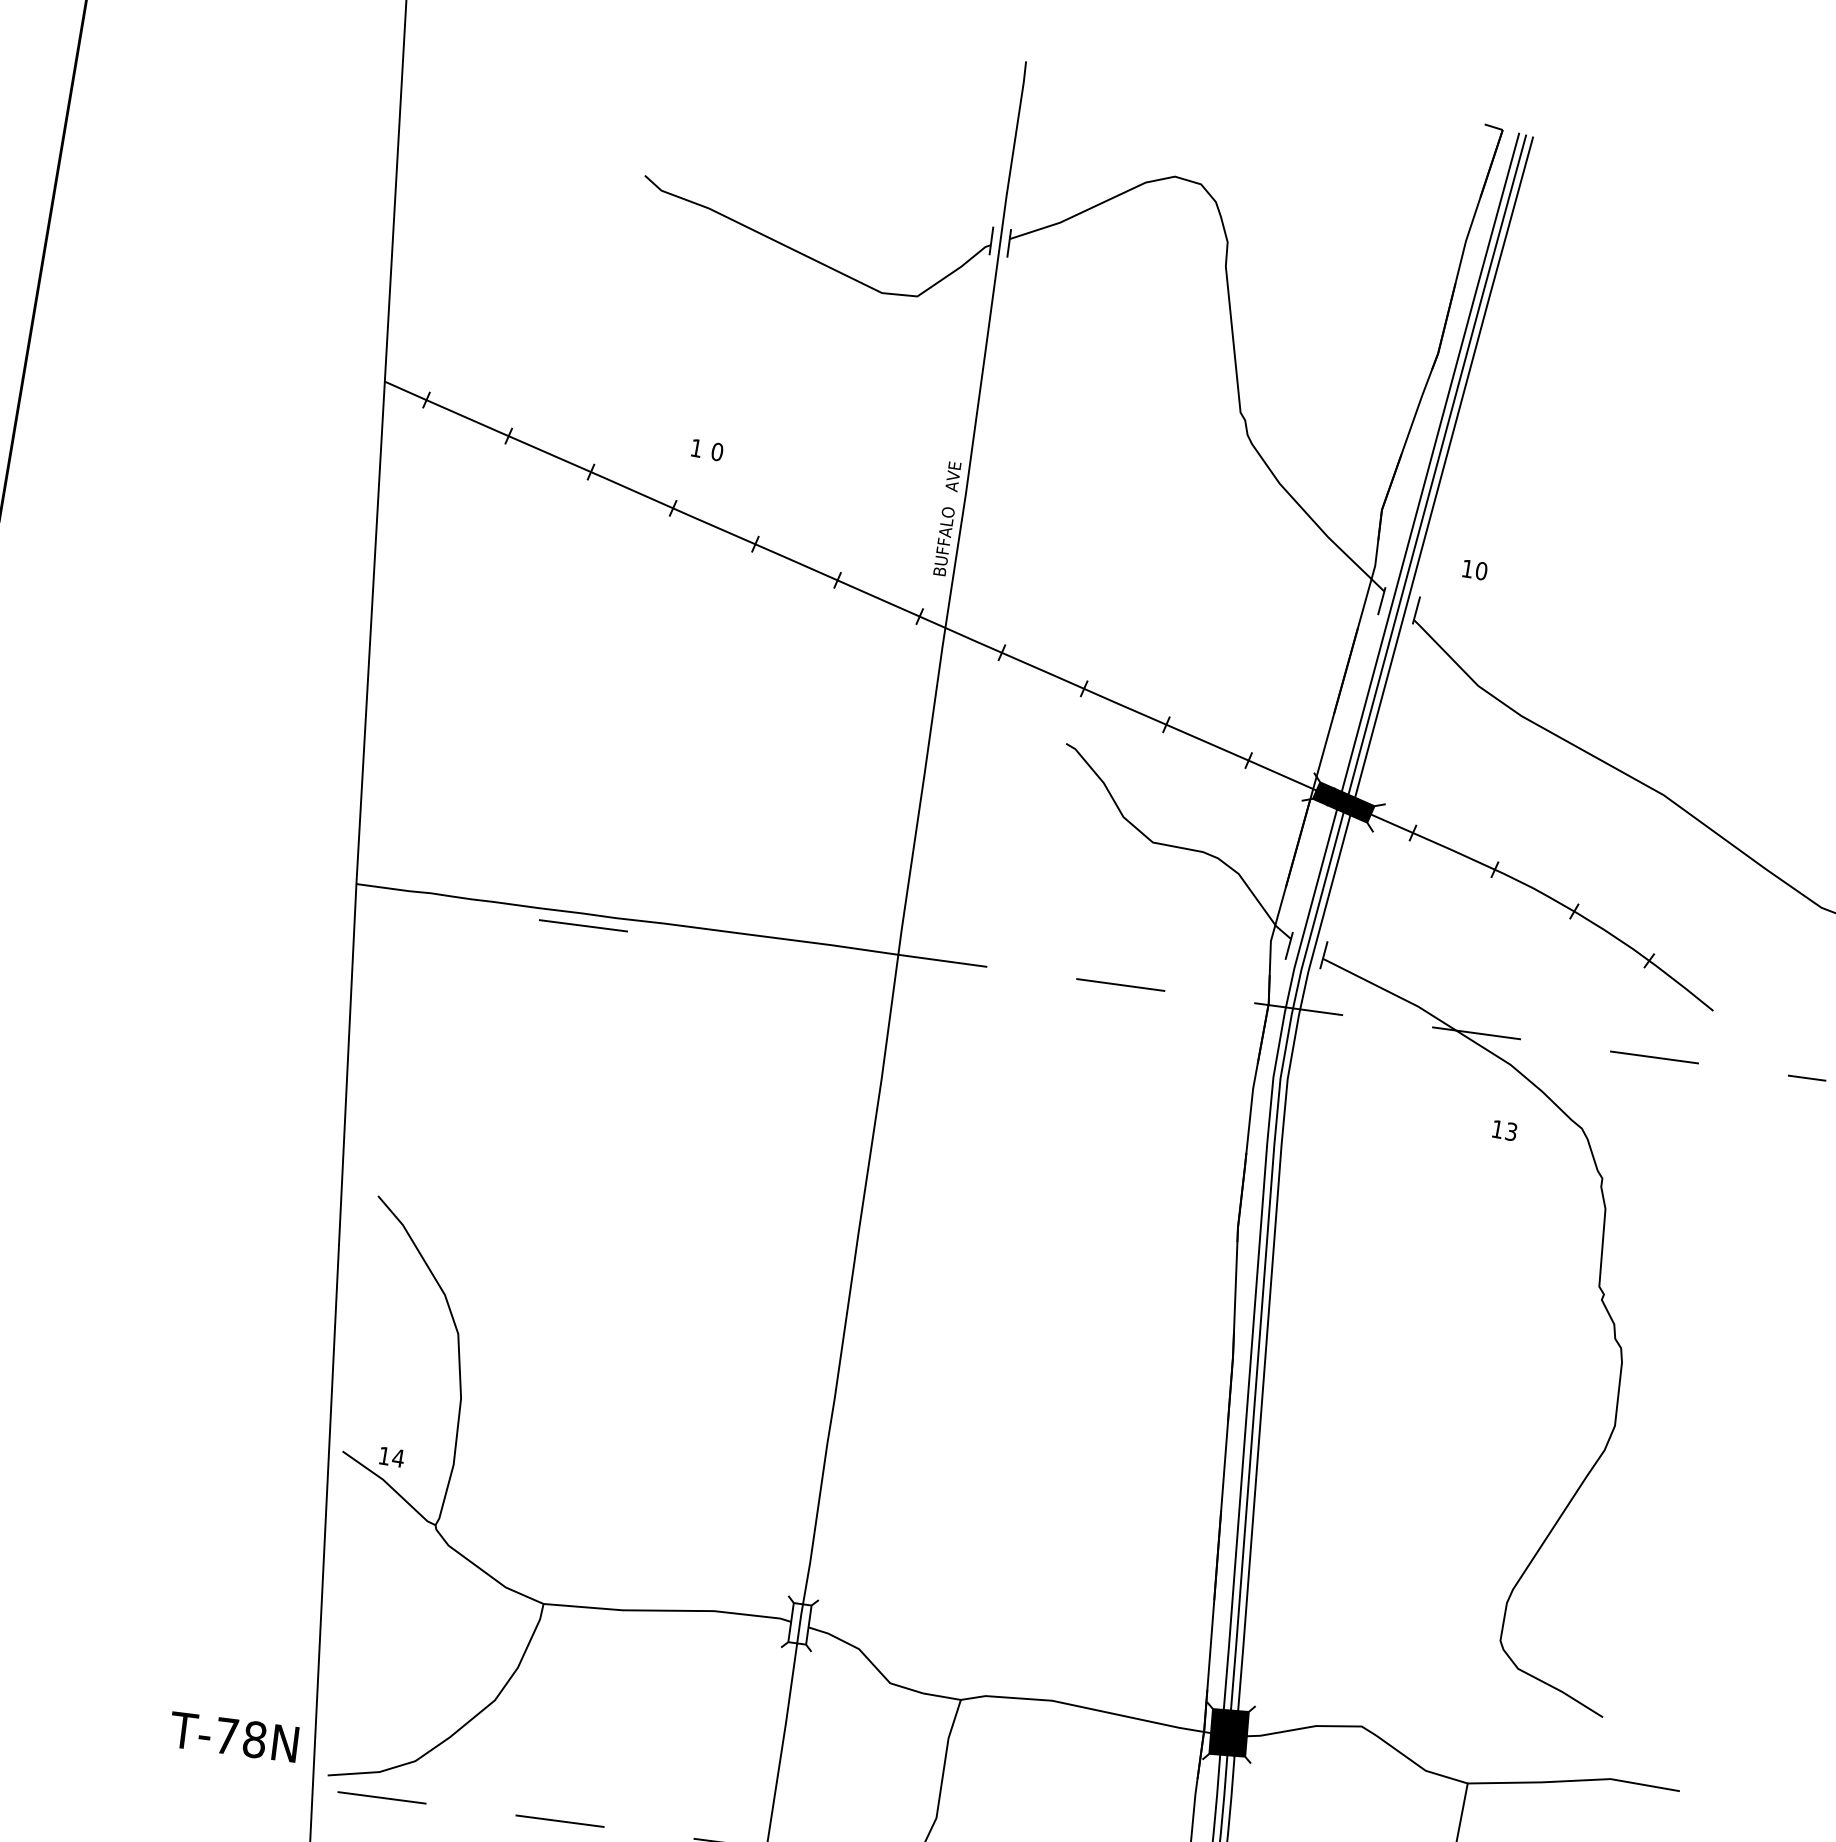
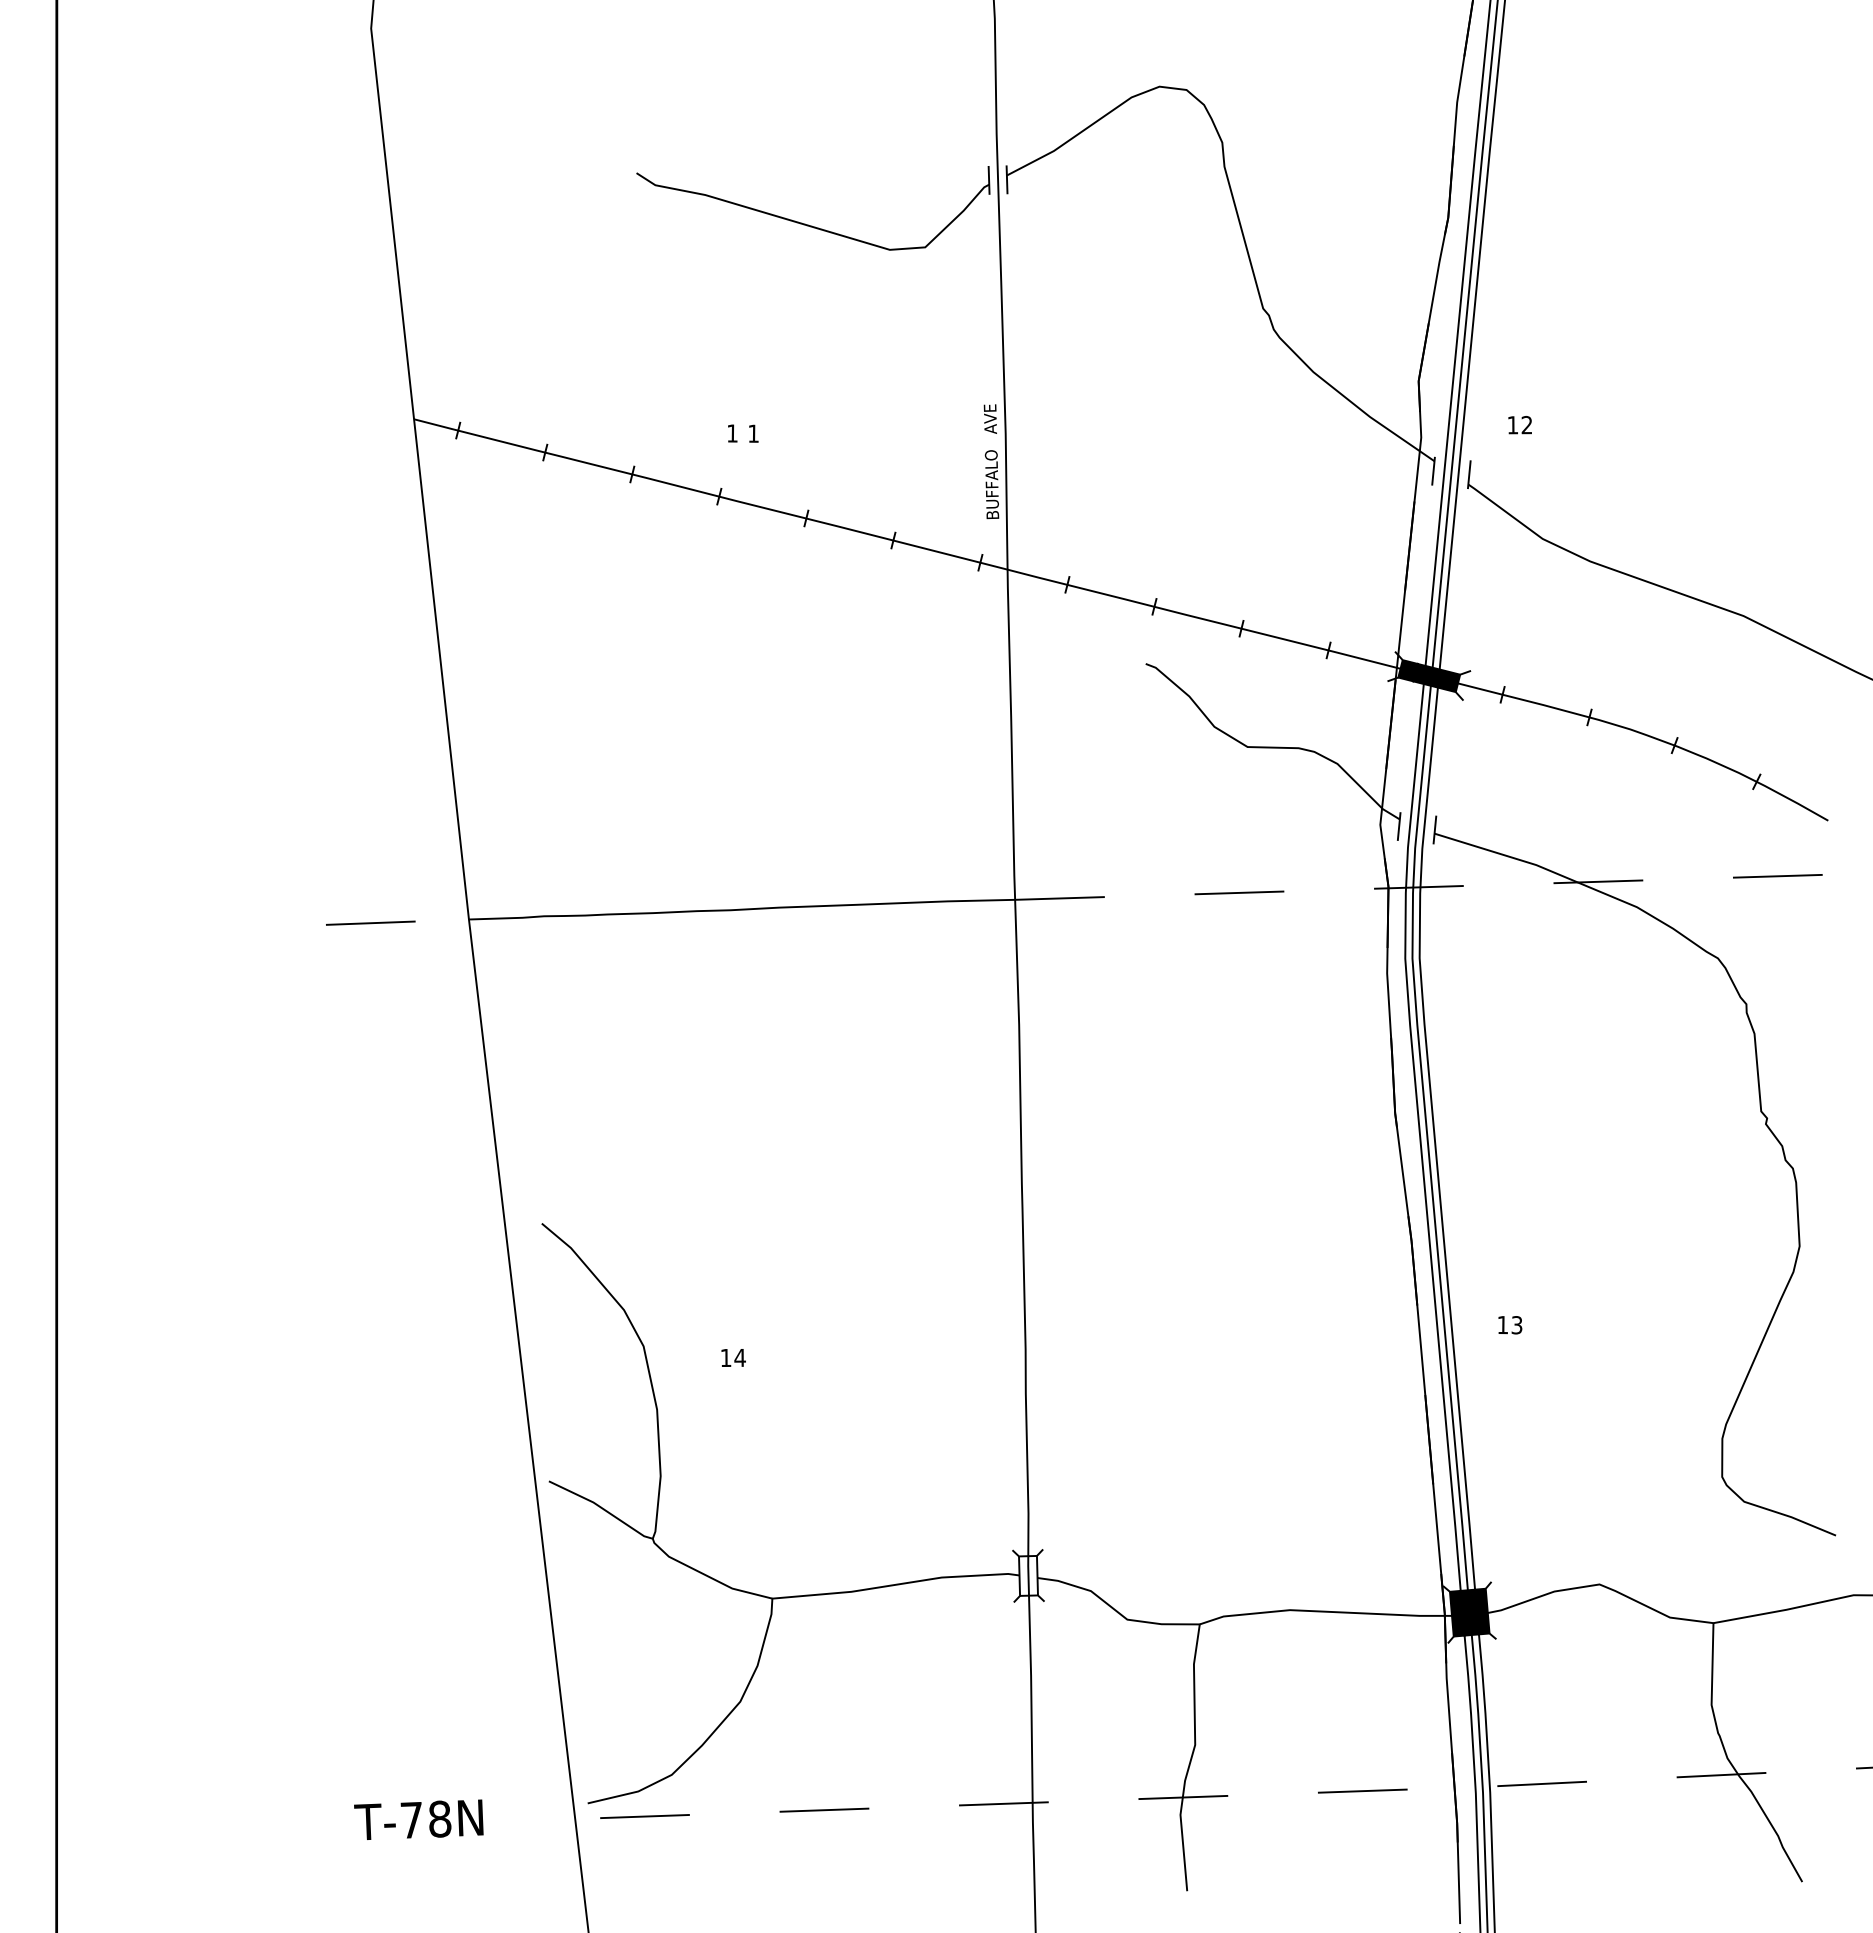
text: (717, 451) -> (753, 433), 0 -> 1
text: (1481, 571) -> (1526, 425), 10 -> 12
line: (583, 925) -> (370, 922), moved
text: (1504, 1131) -> (1510, 1325), moved
text: (391, 1456) -> (733, 1357), moved
text: (233, 1736) -> (418, 1819), moved

